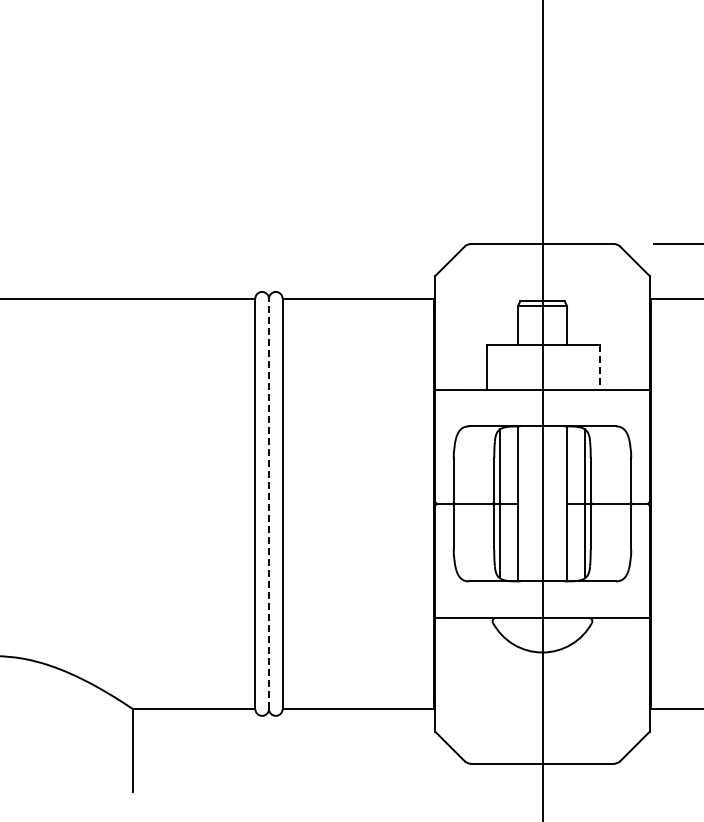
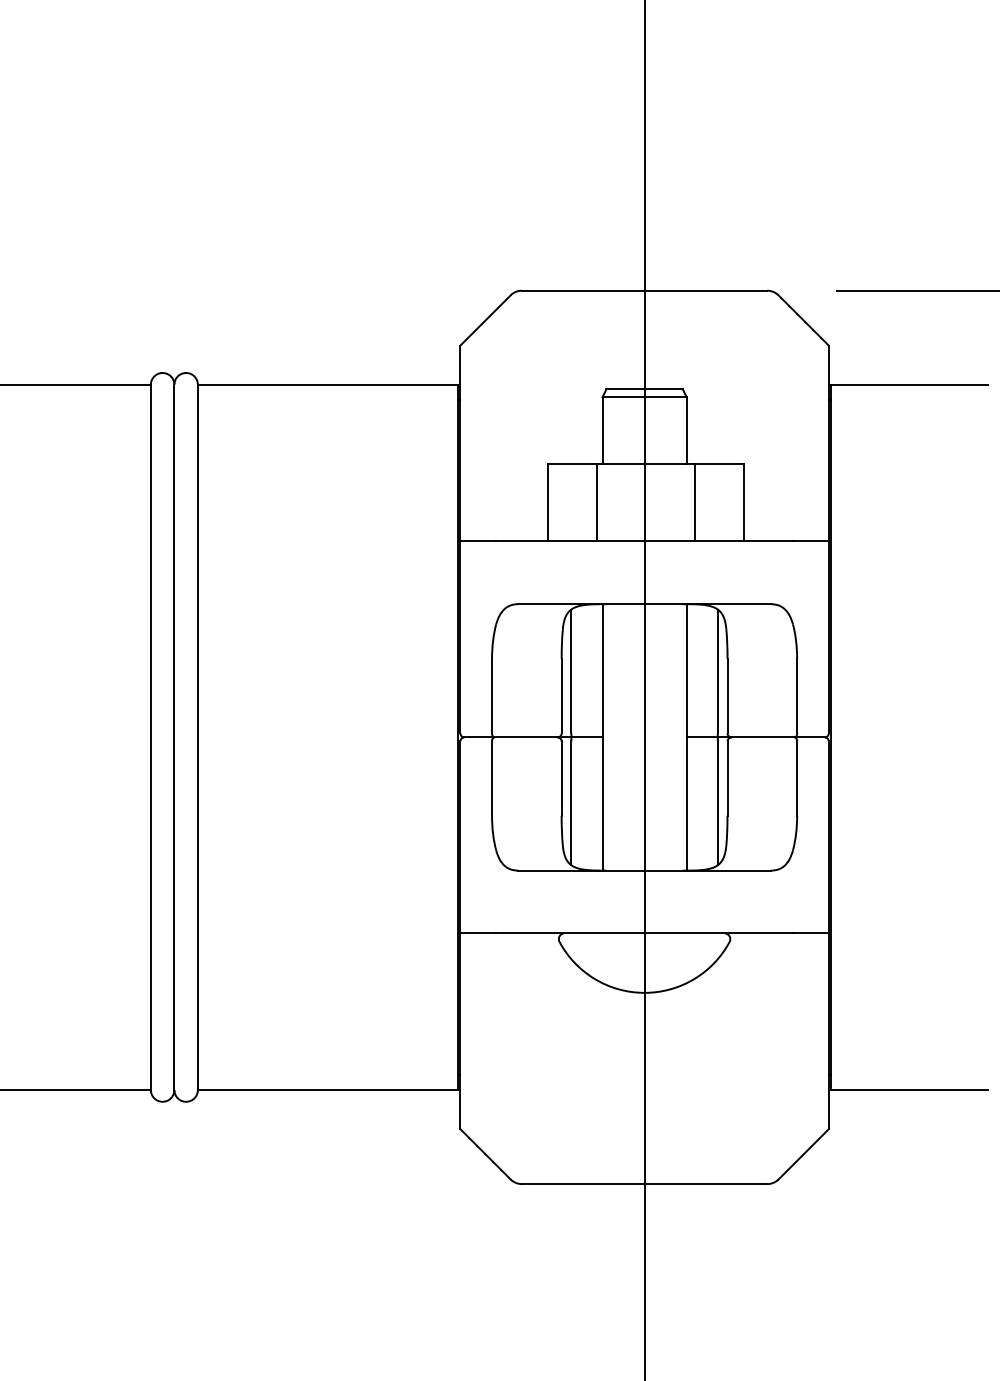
line: (515, 367) -> (598, 502), added
line: (571, 367) -> (694, 502), added
line: (600, 367) -> (744, 502), dashed -> solid
line: (268, 503) -> (173, 736), dashed -> solid

